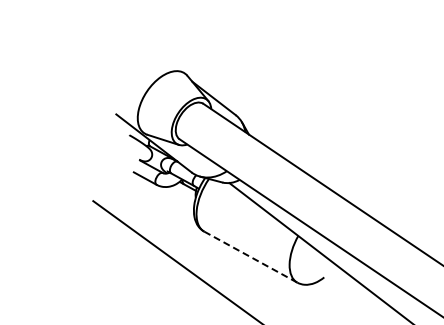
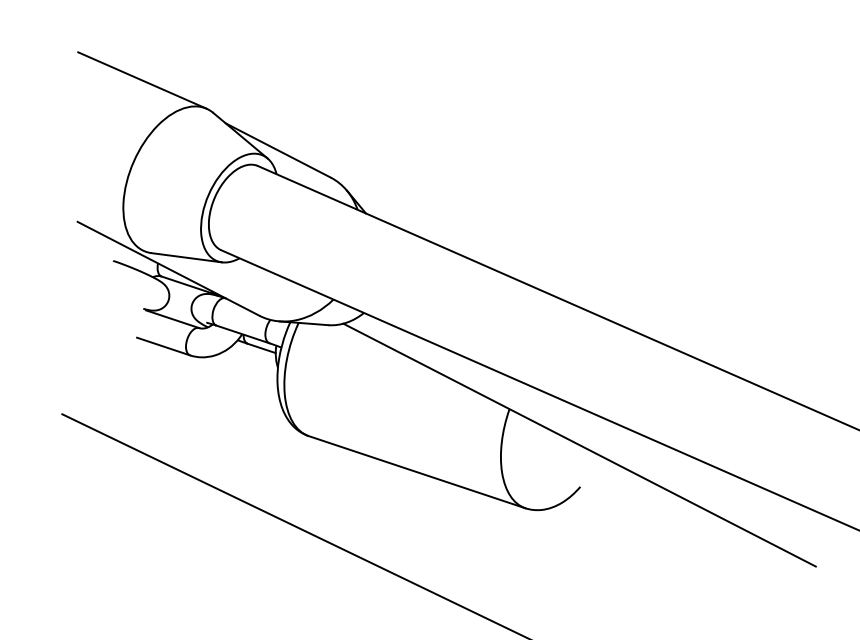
line: (157, 54) -> (141, 79), added
line: (251, 257) -> (418, 472), dashed -> solid

